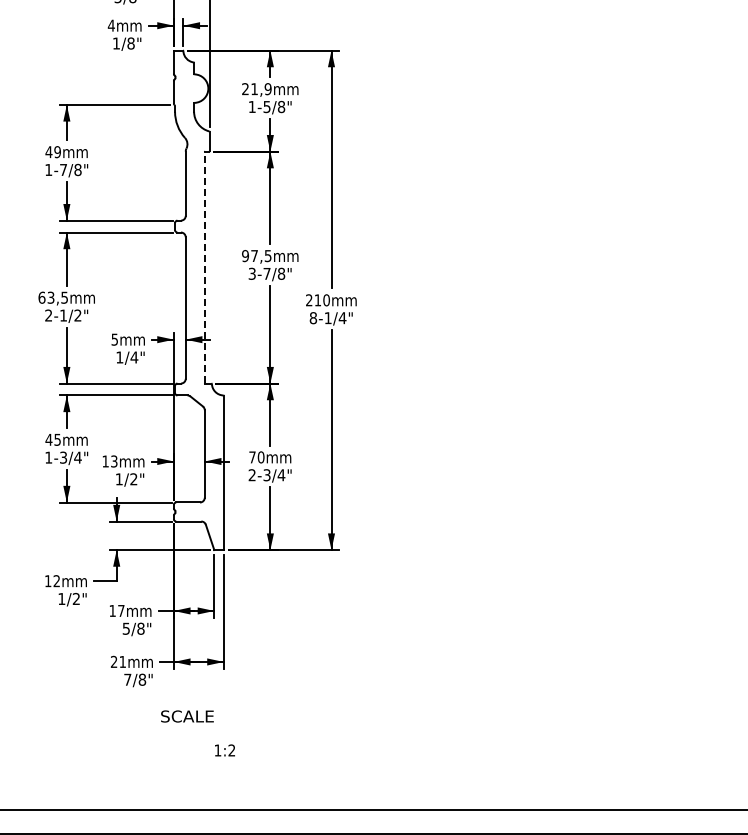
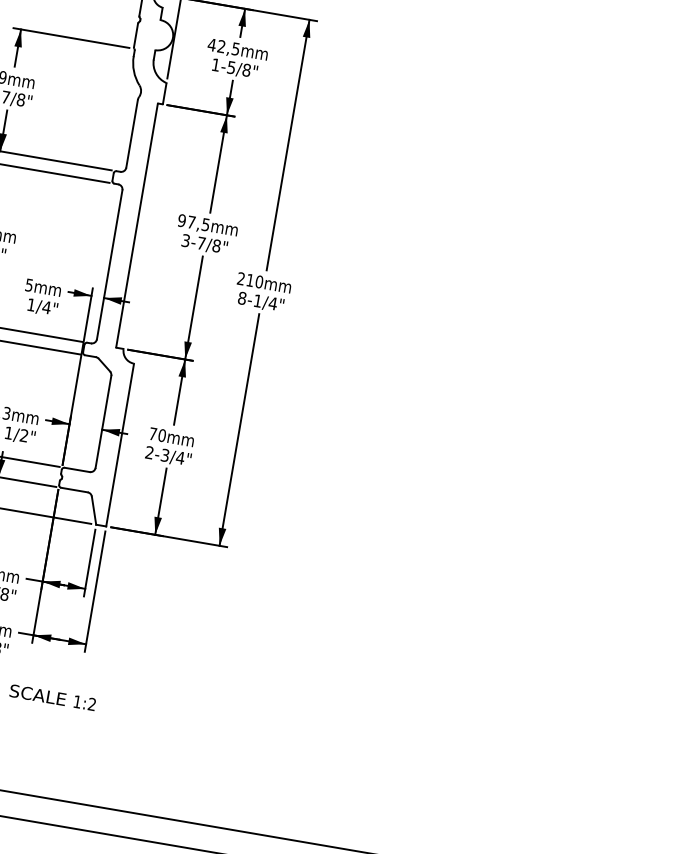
text: (256, 89) -> (223, 47), 21,9 -> 42,5
line: (204, 267) -> (136, 225), dashed -> solid
text: (224, 750) -> (84, 703), moved

